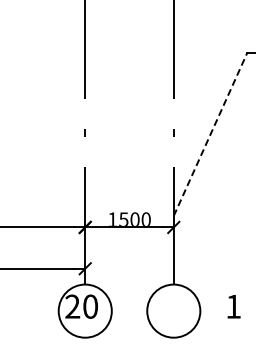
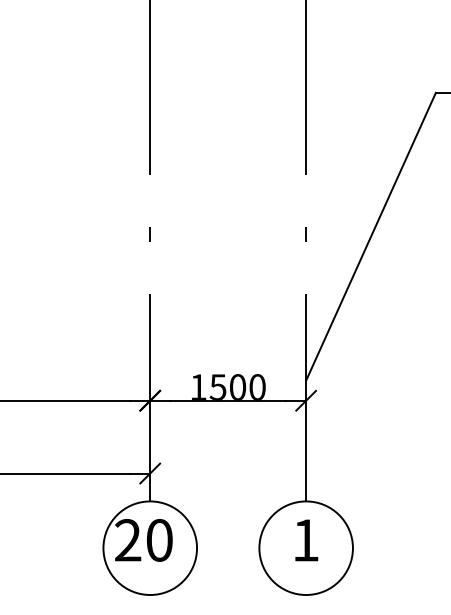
line: (210, 134) -> (370, 237), dashed -> solid
text: (233, 306) -> (305, 540), moved

